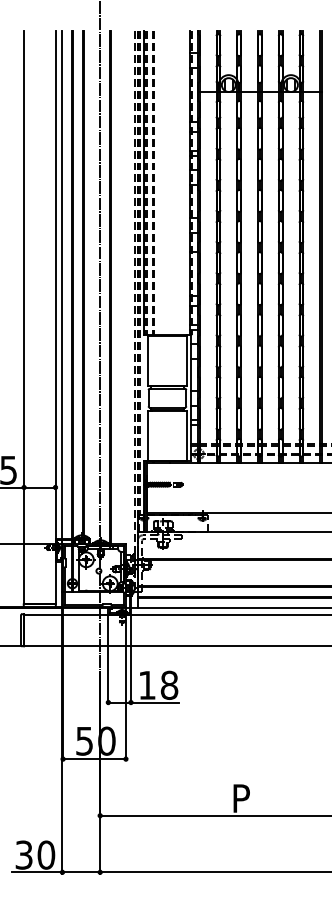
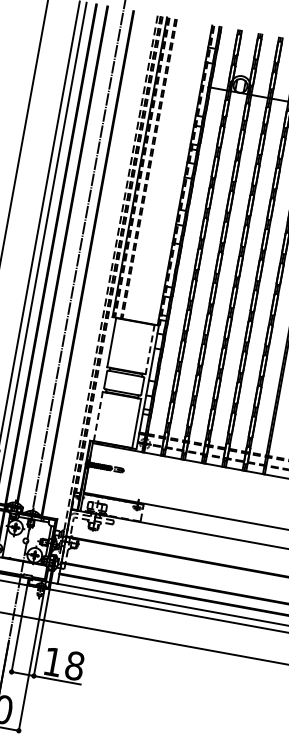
line: (186, 360) -> (149, 349), solid -> dashed
line: (147, 435) -> (97, 416), solid -> dashed

